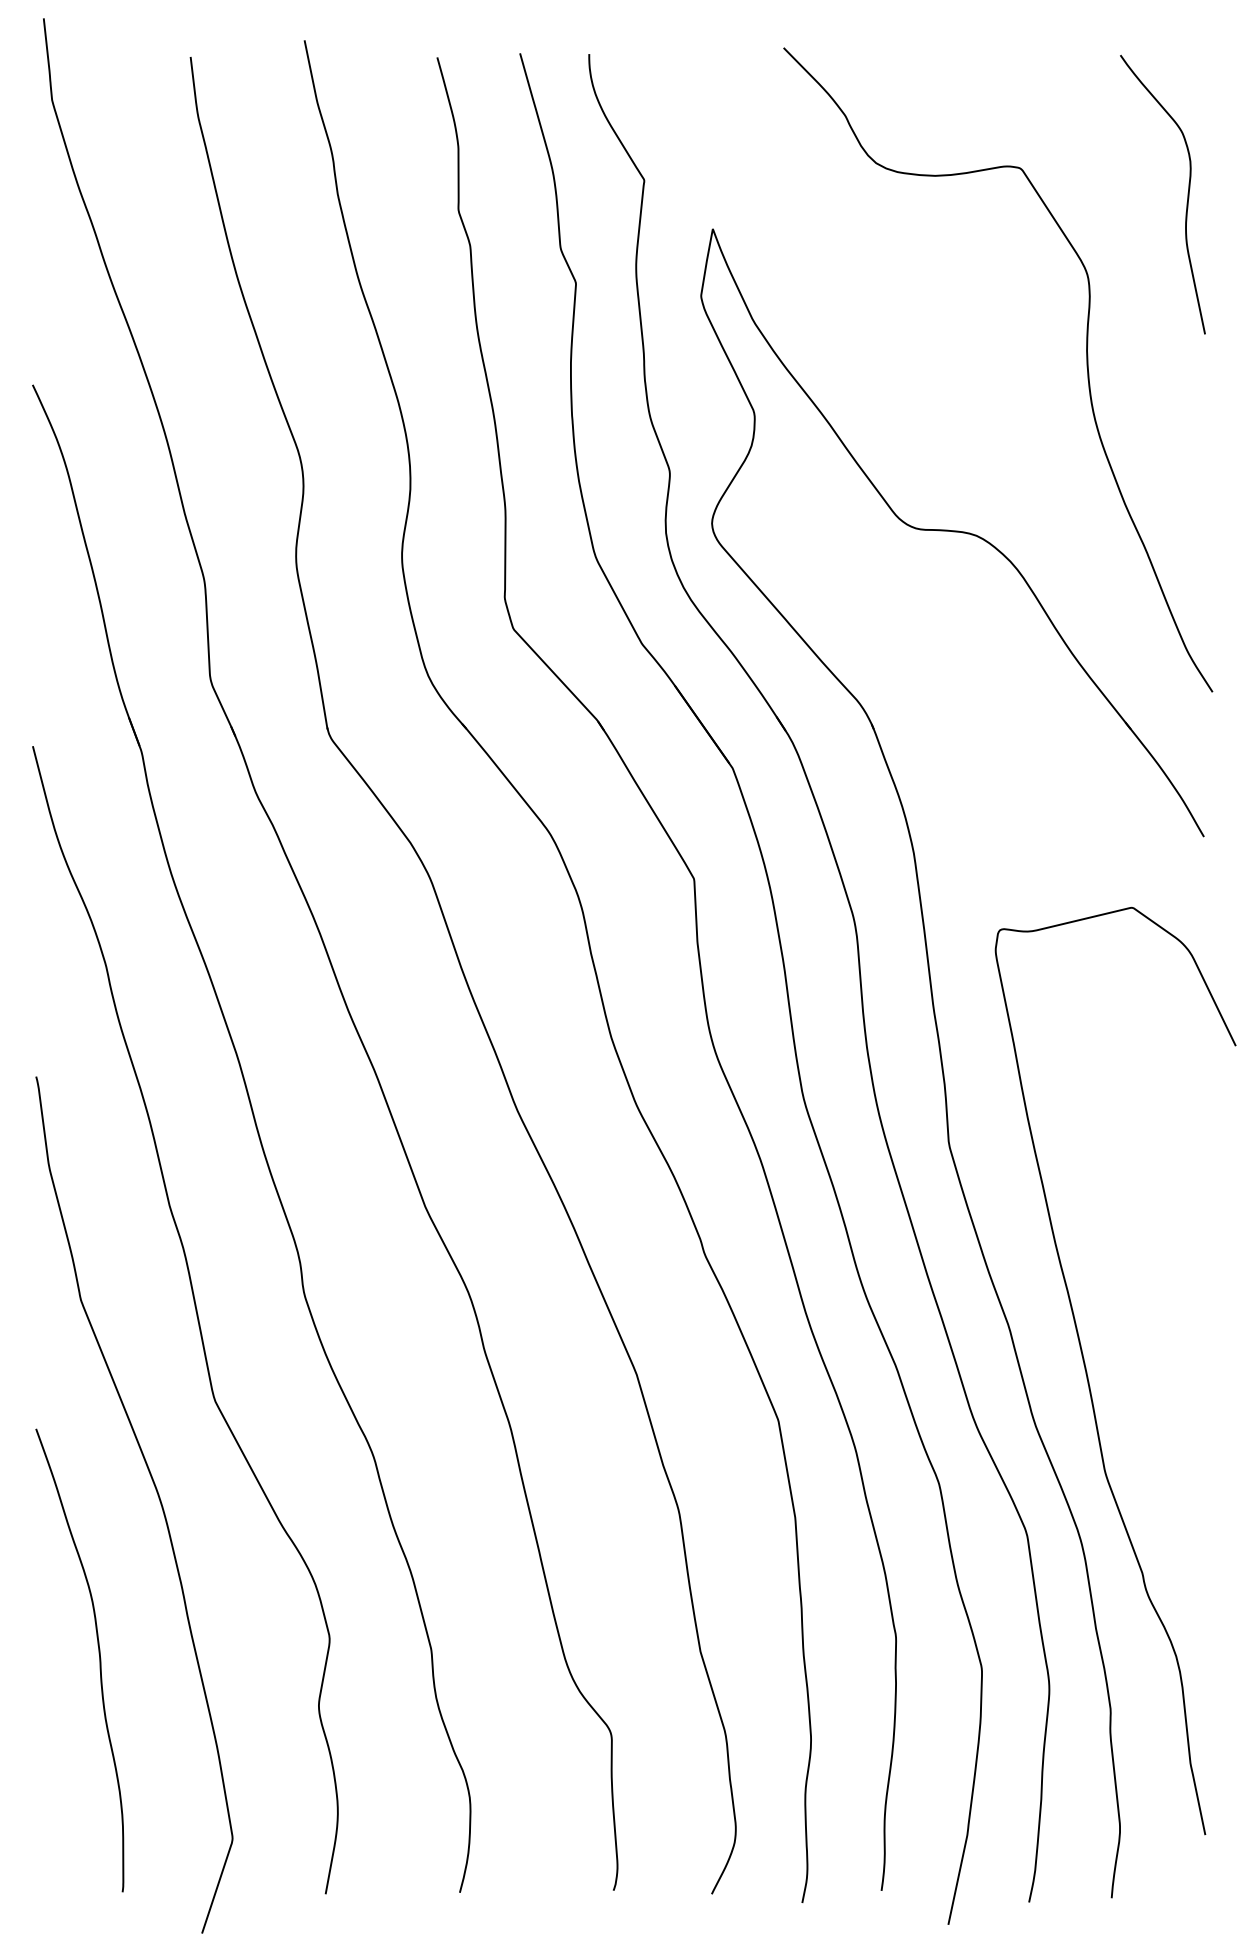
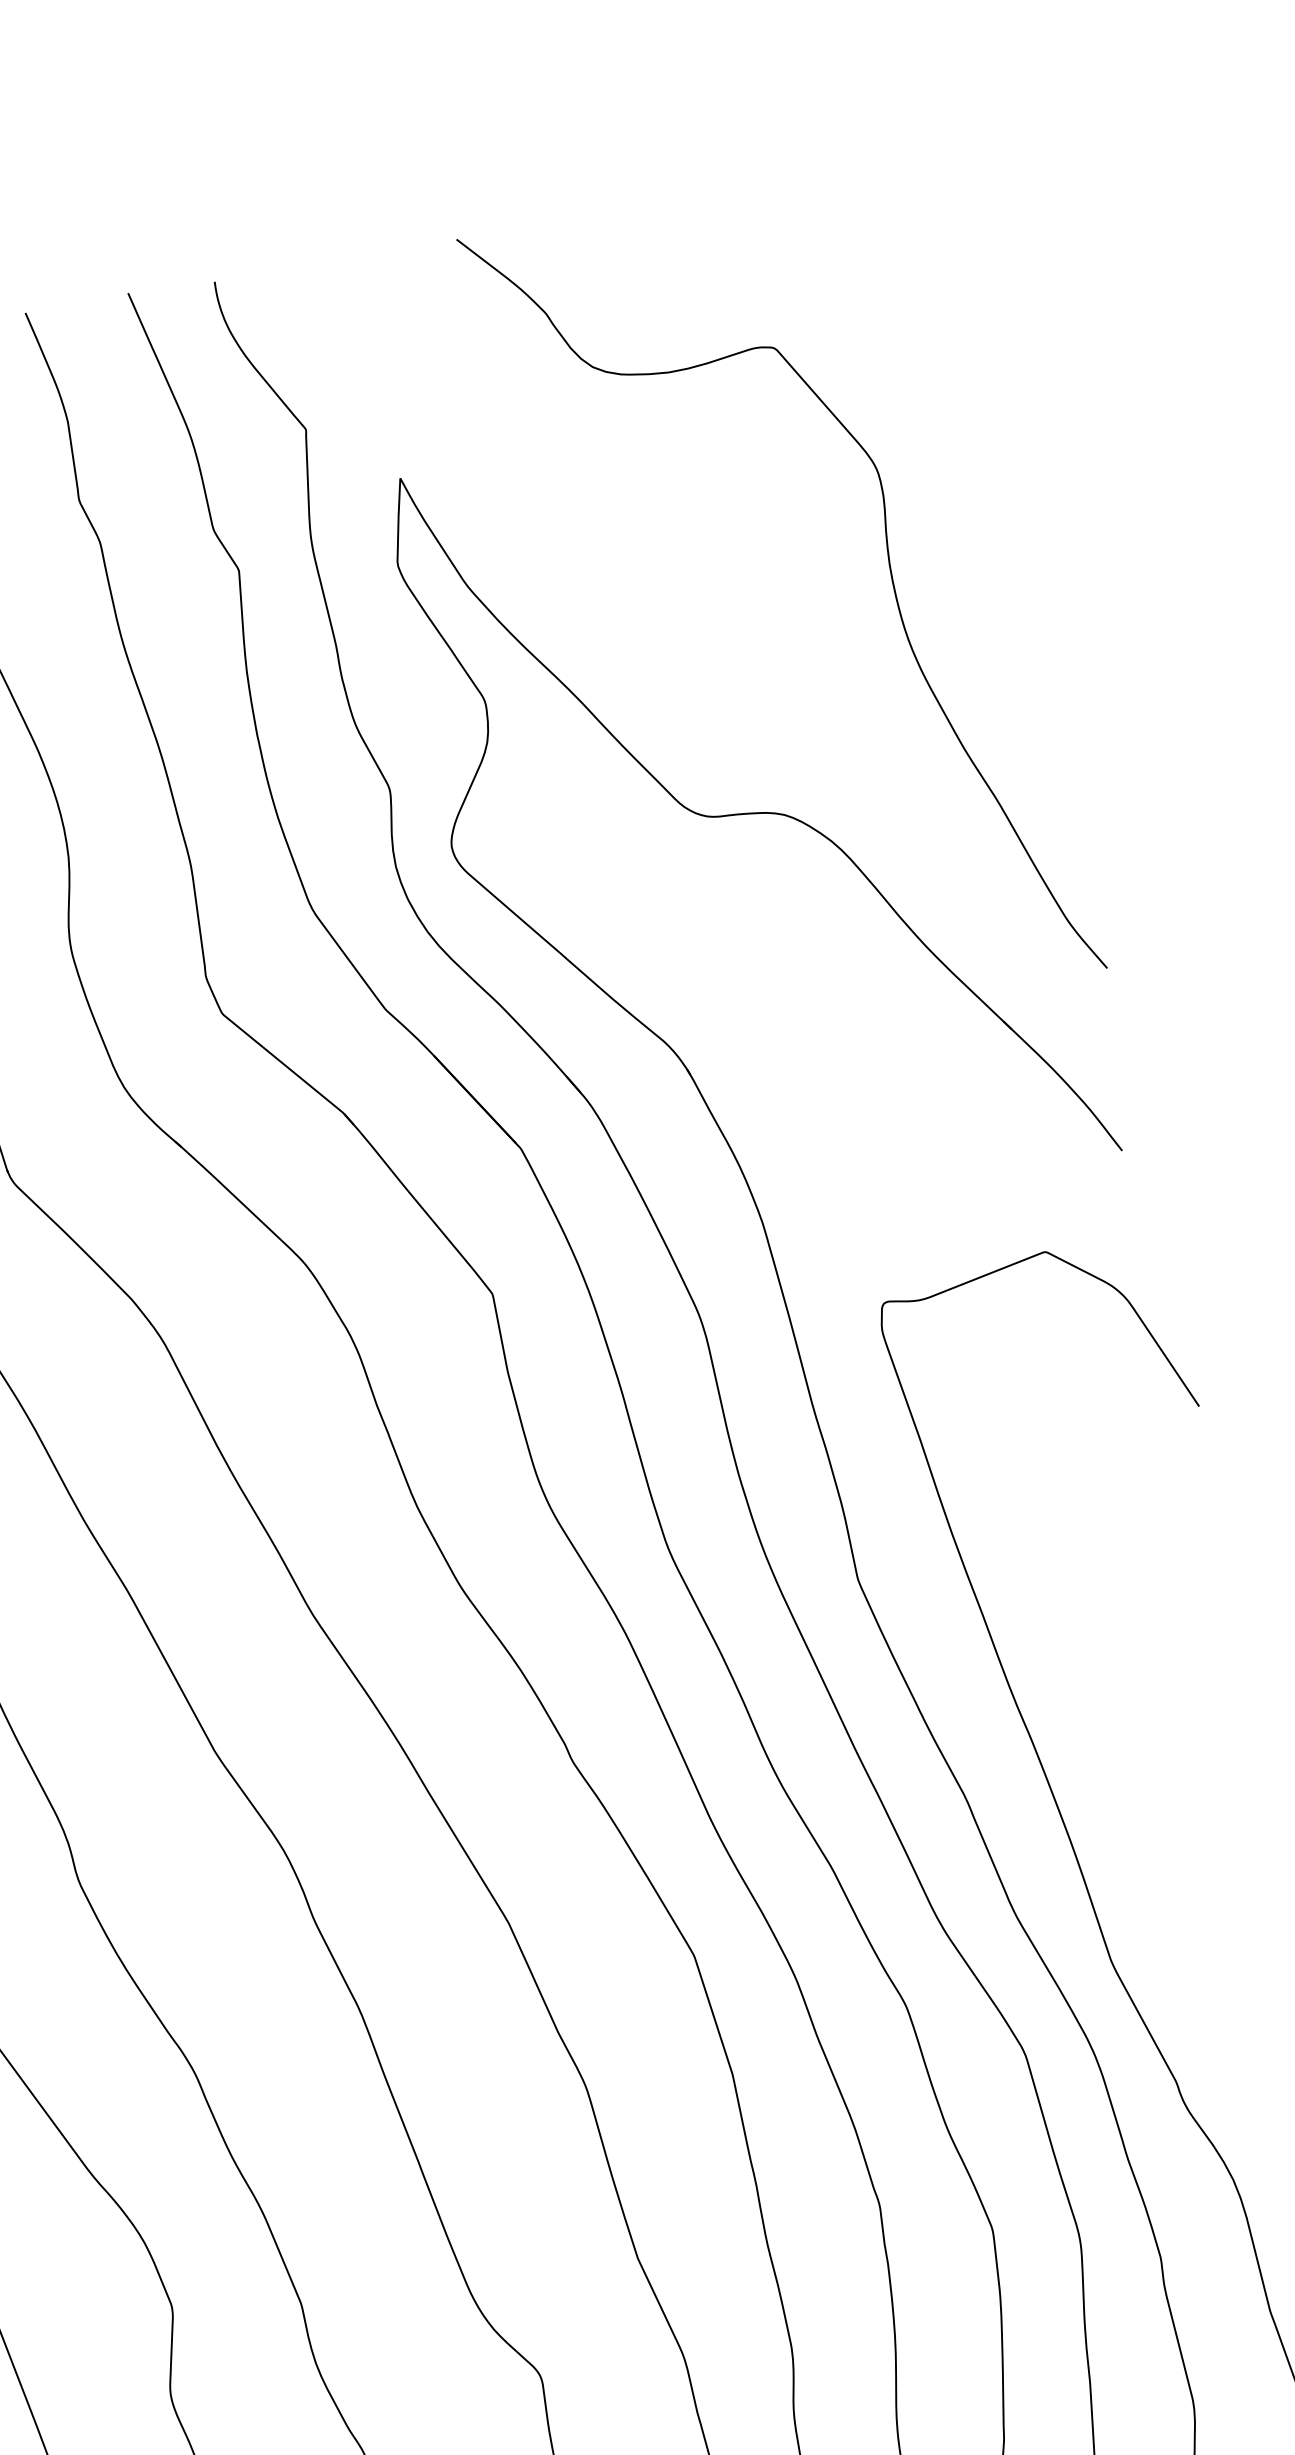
curve: (1187, 194) -> (987, 350), removed

